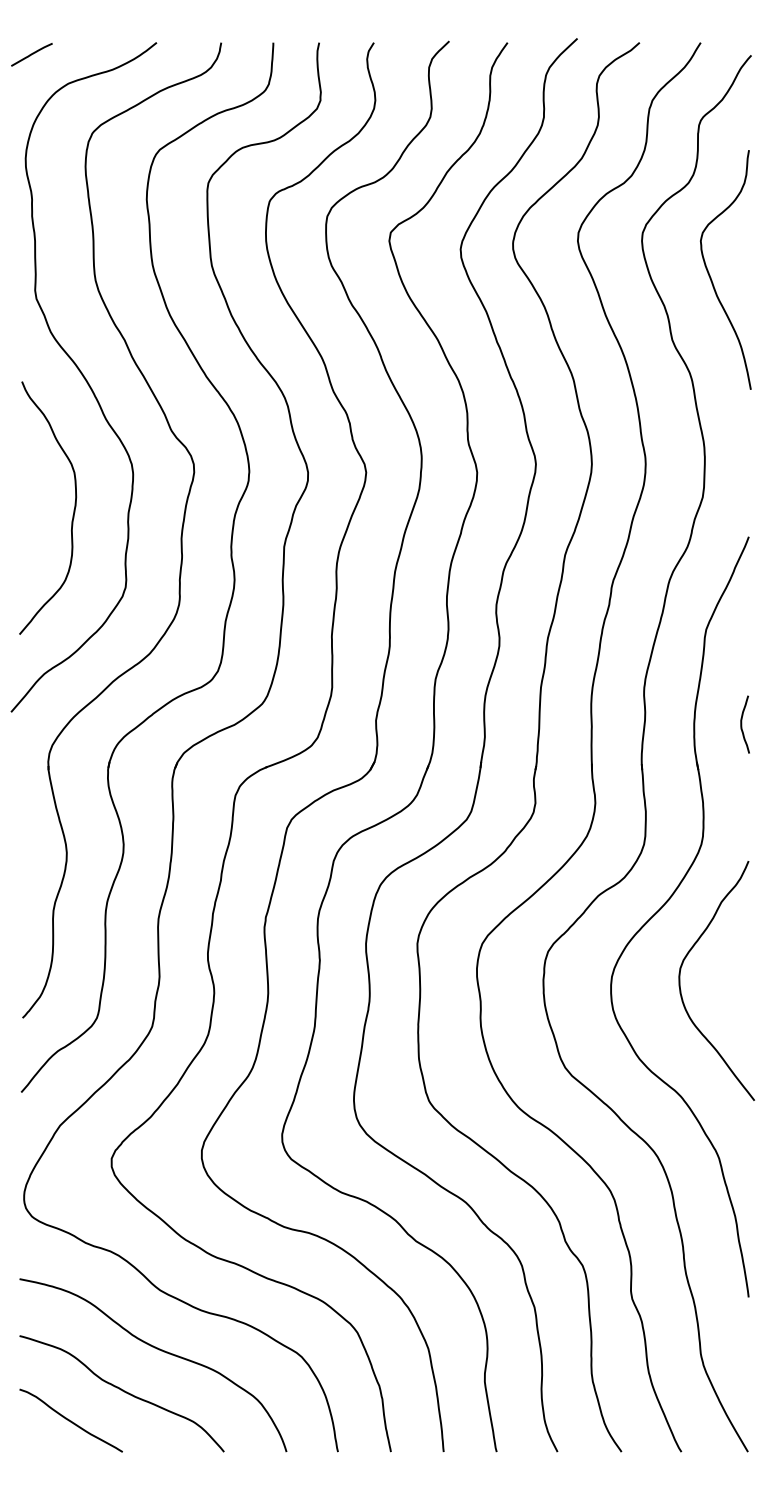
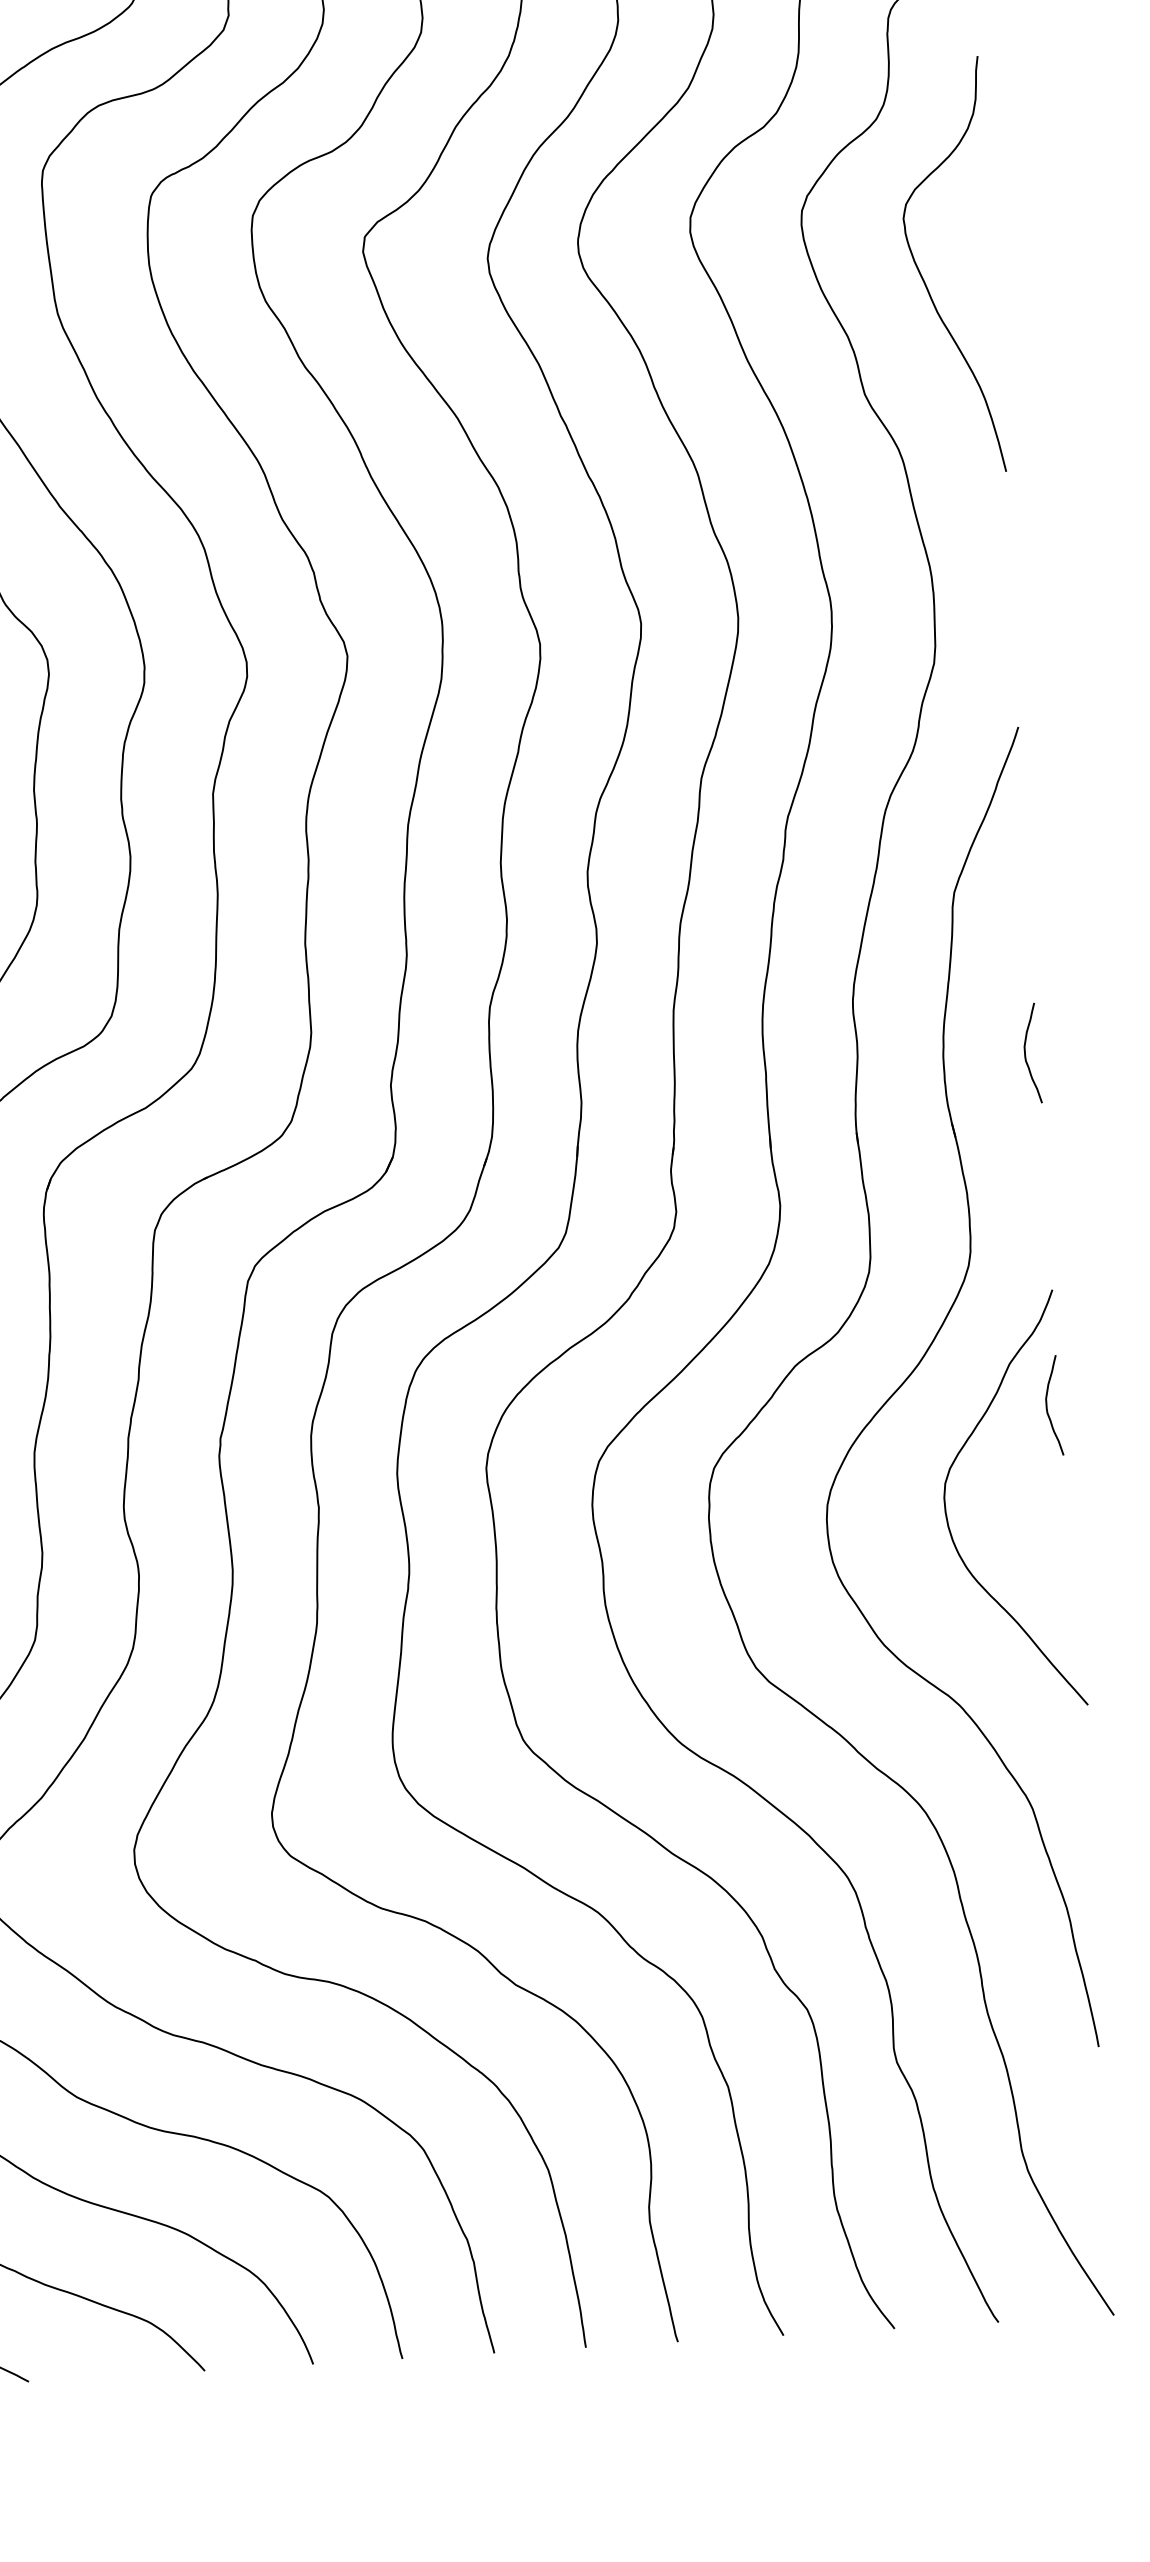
curve: (742, 927) -> (1048, 1405), added

